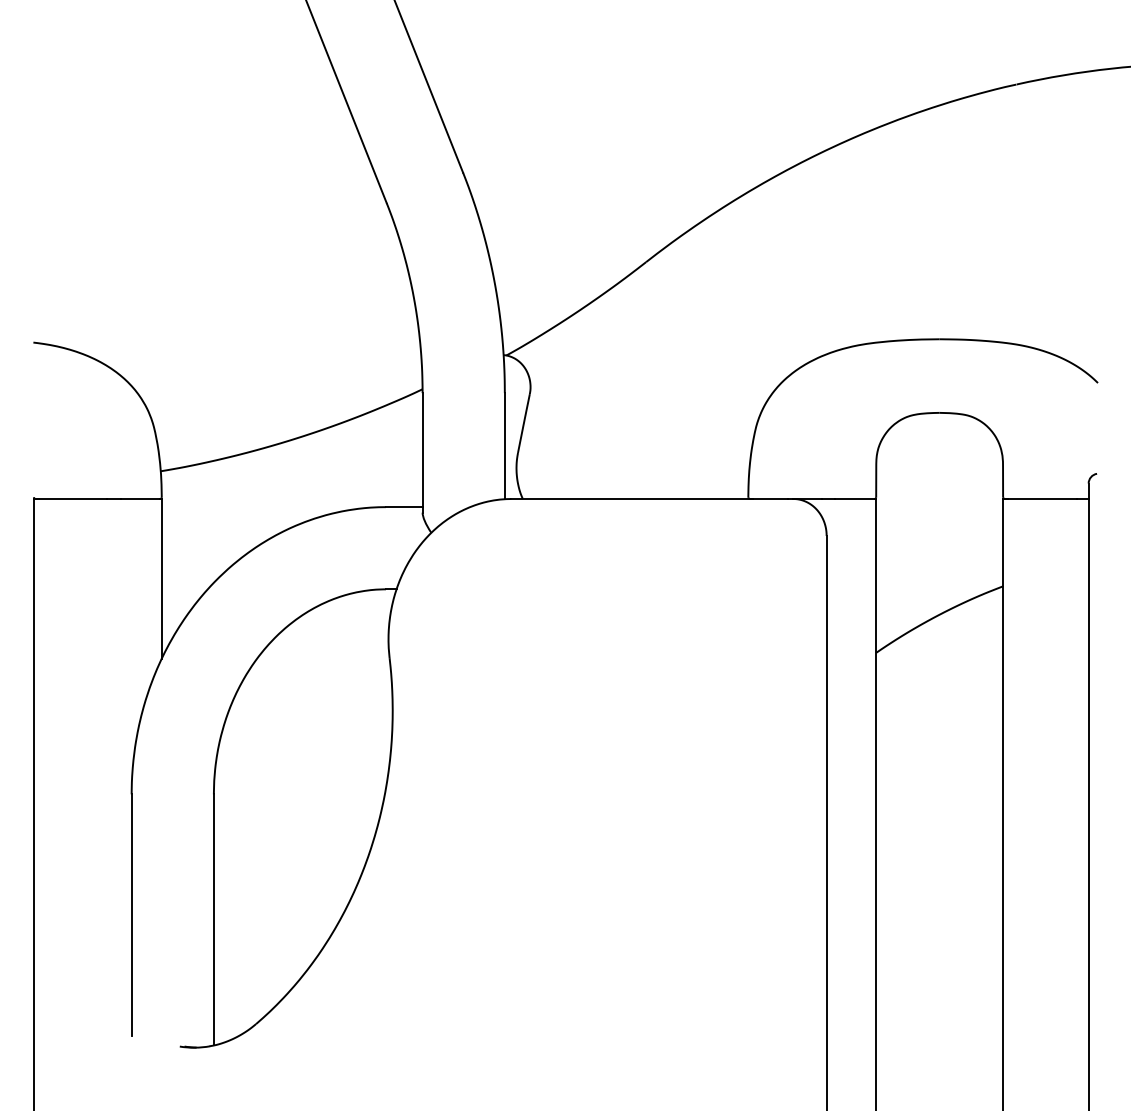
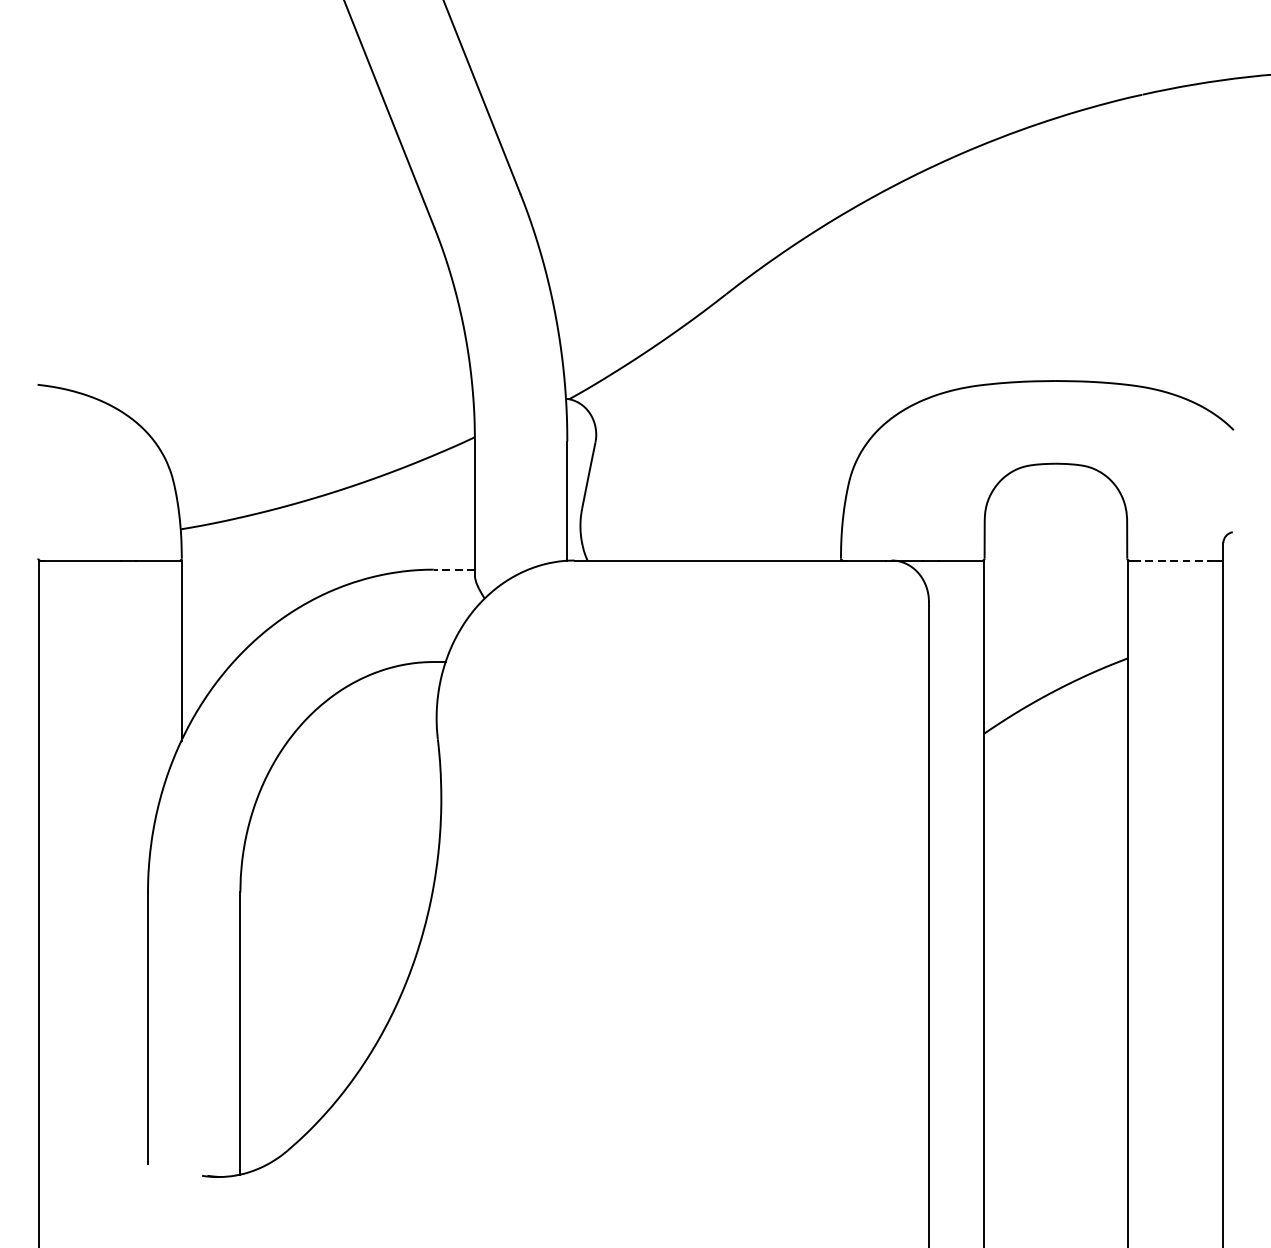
line: (1042, 499) -> (1171, 561), solid -> dashed
line: (403, 507) -> (453, 570), solid -> dashed

